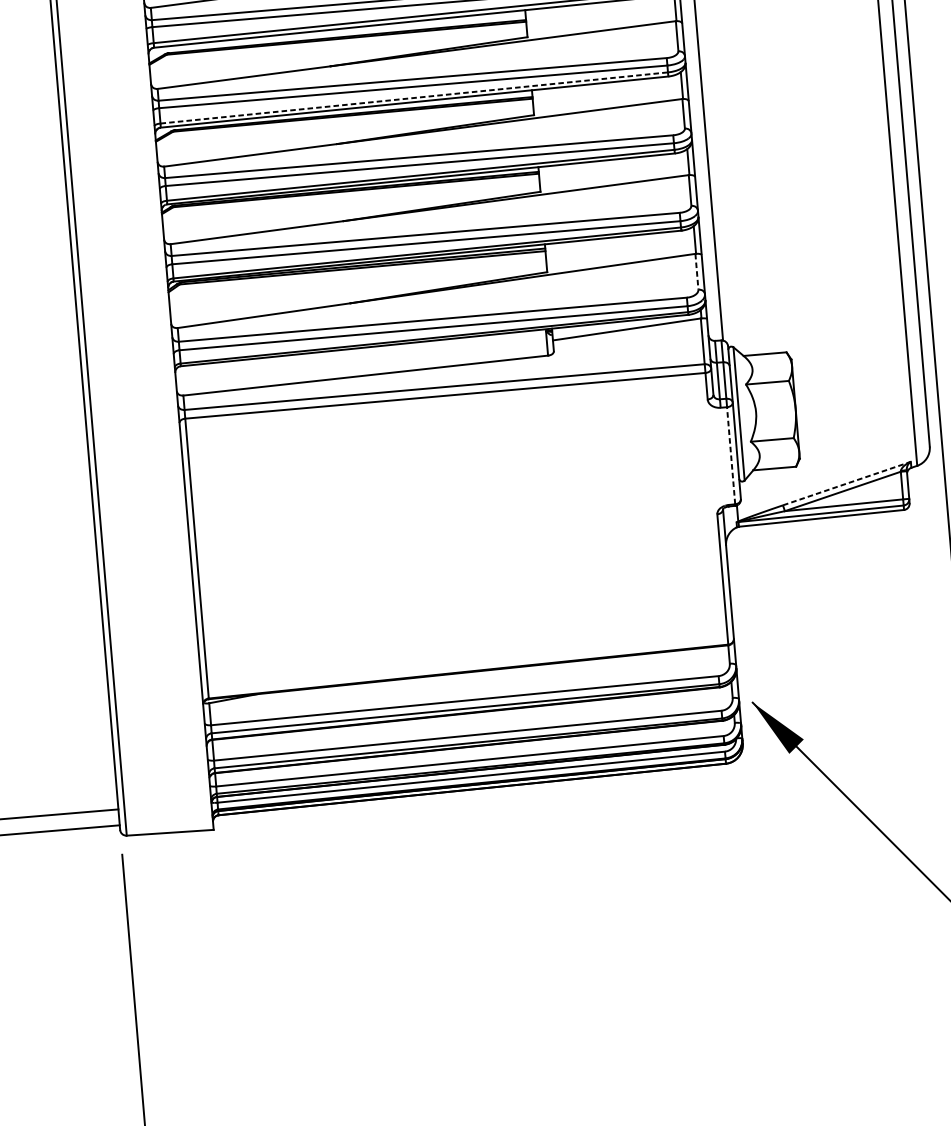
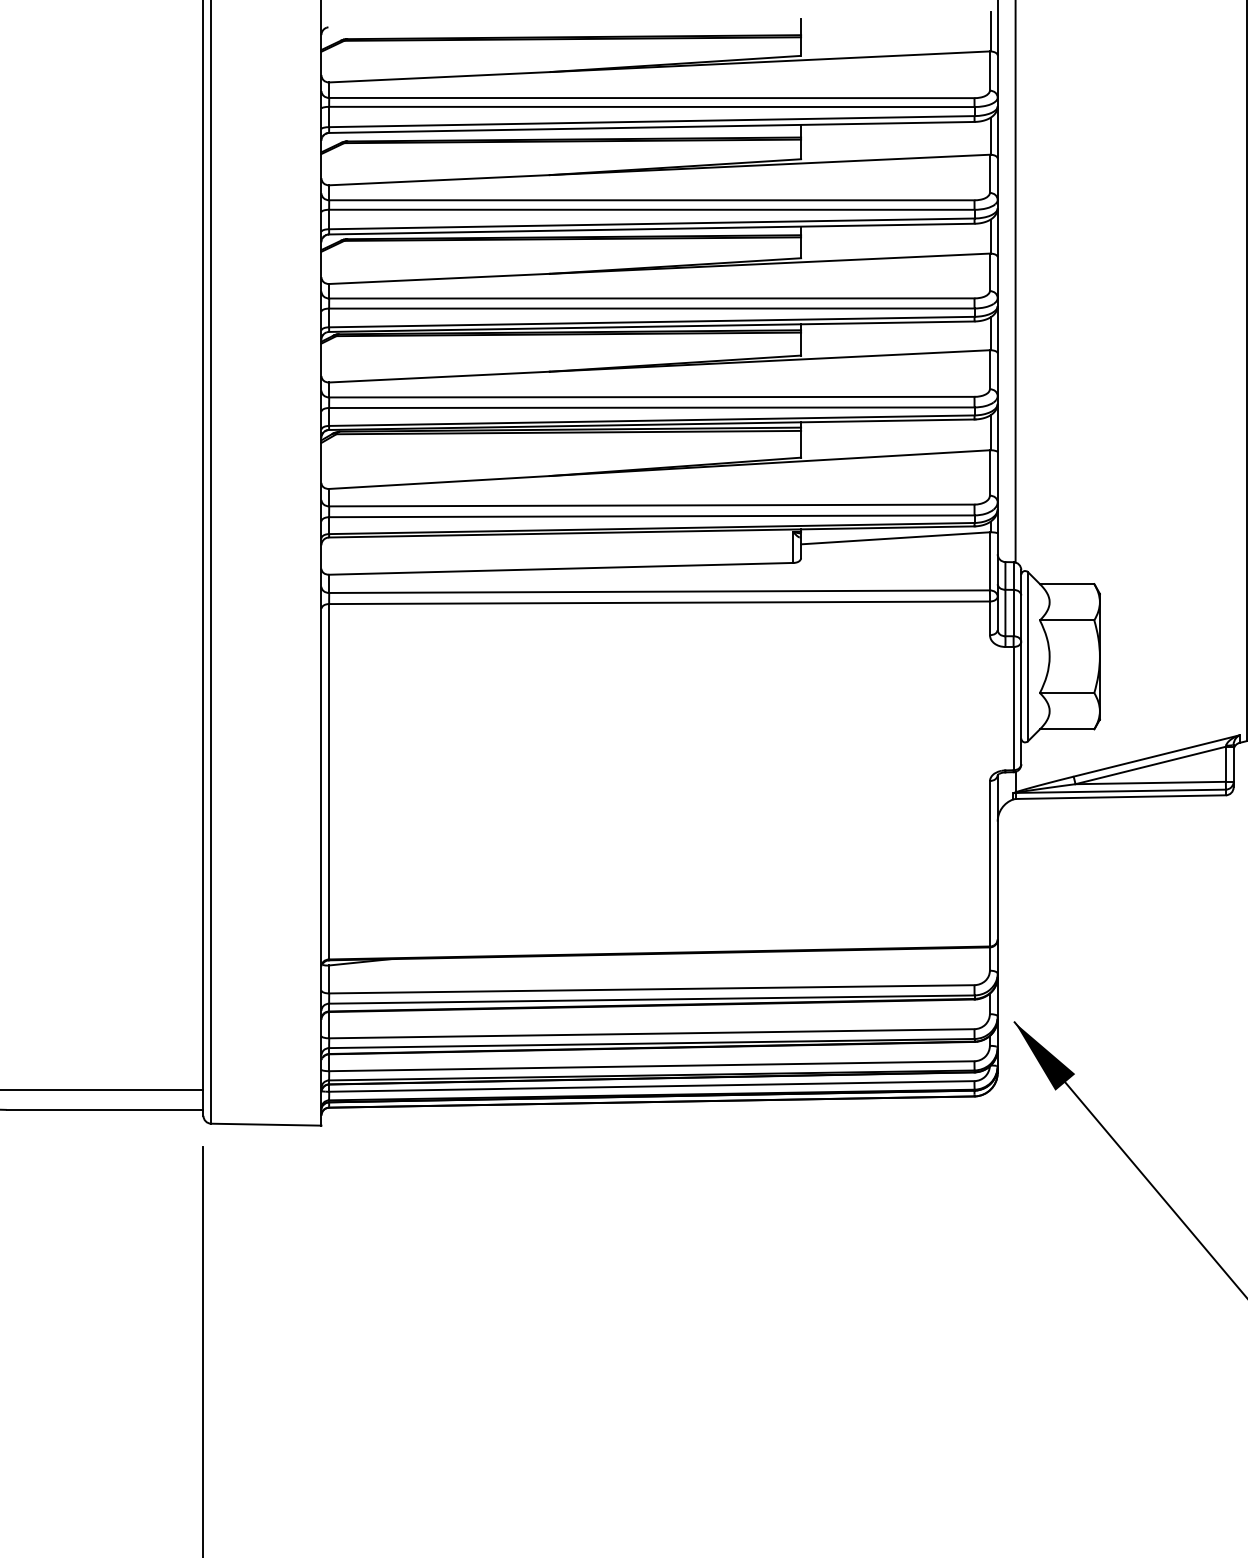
line: (413, 97) -> (651, 223), dashed -> solid
line: (696, 271) -> (989, 472), dashed -> solid
line: (731, 455) -> (1013, 708), dashed -> solid
line: (847, 483) -> (1157, 755), dashed -> solid

